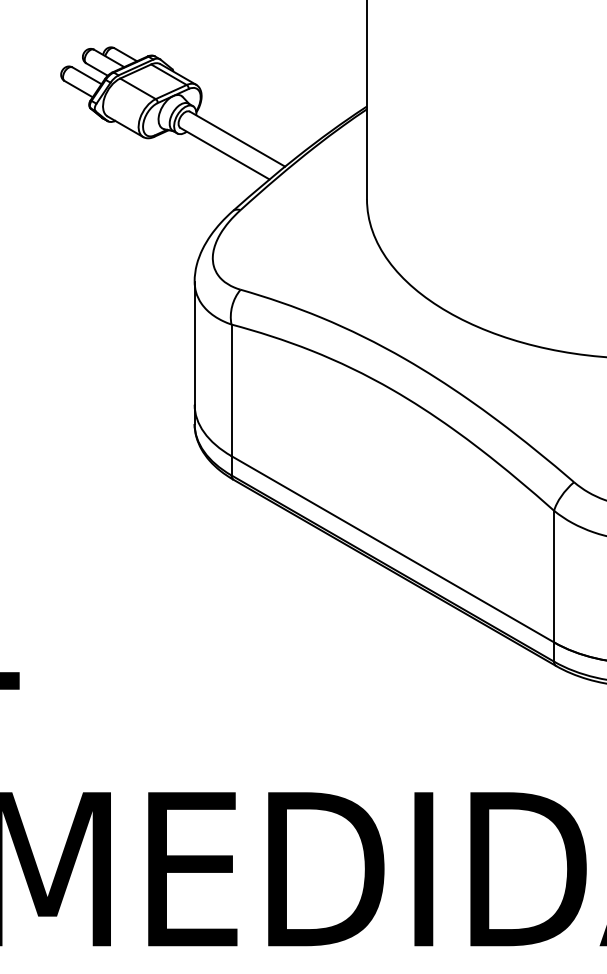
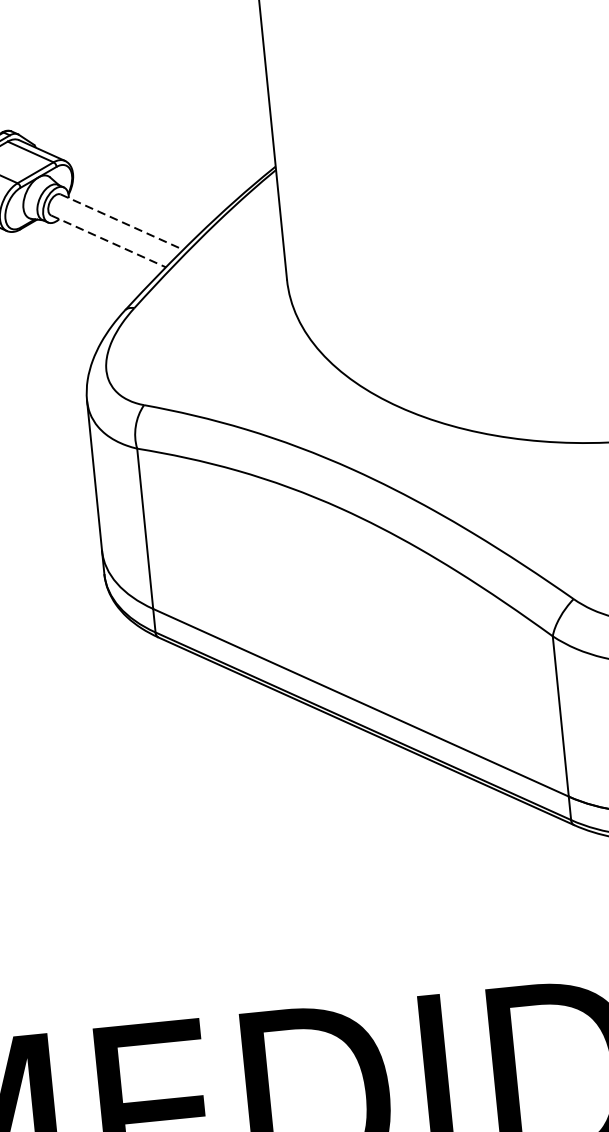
line: (237, 139) -> (122, 222), solid -> dashed
line: (225, 154) -> (109, 242), solid -> dashed

